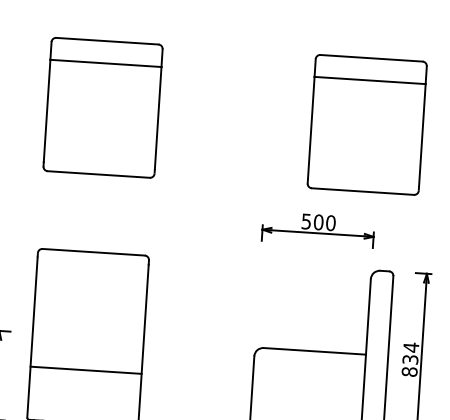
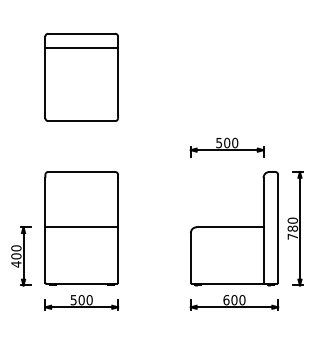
part: (366, 125) -> (254, 77), removed
text: (410, 359) -> (292, 228), 834 -> 780
line: (85, 370) -> (81, 227), moved

